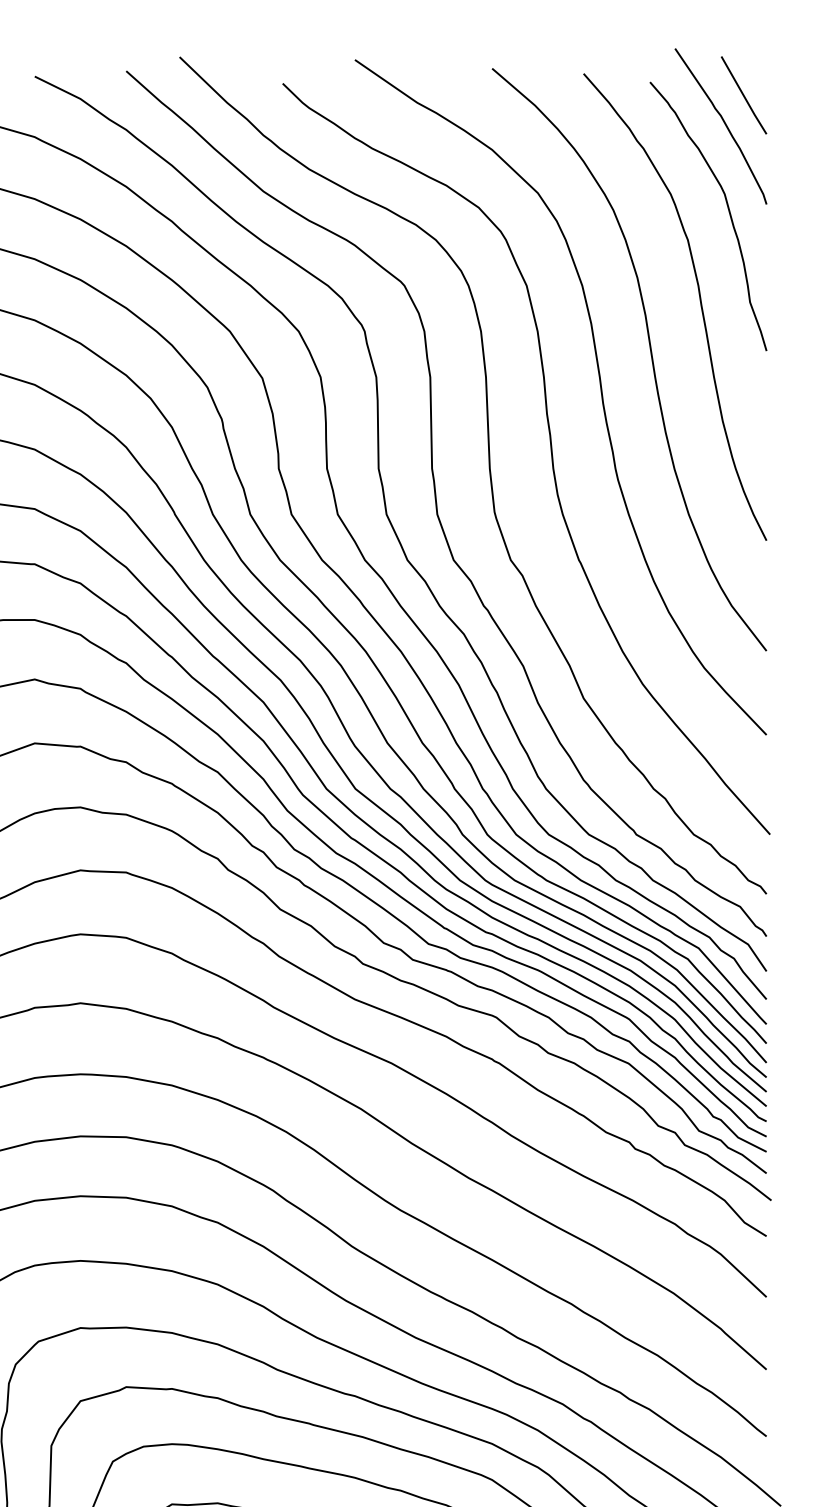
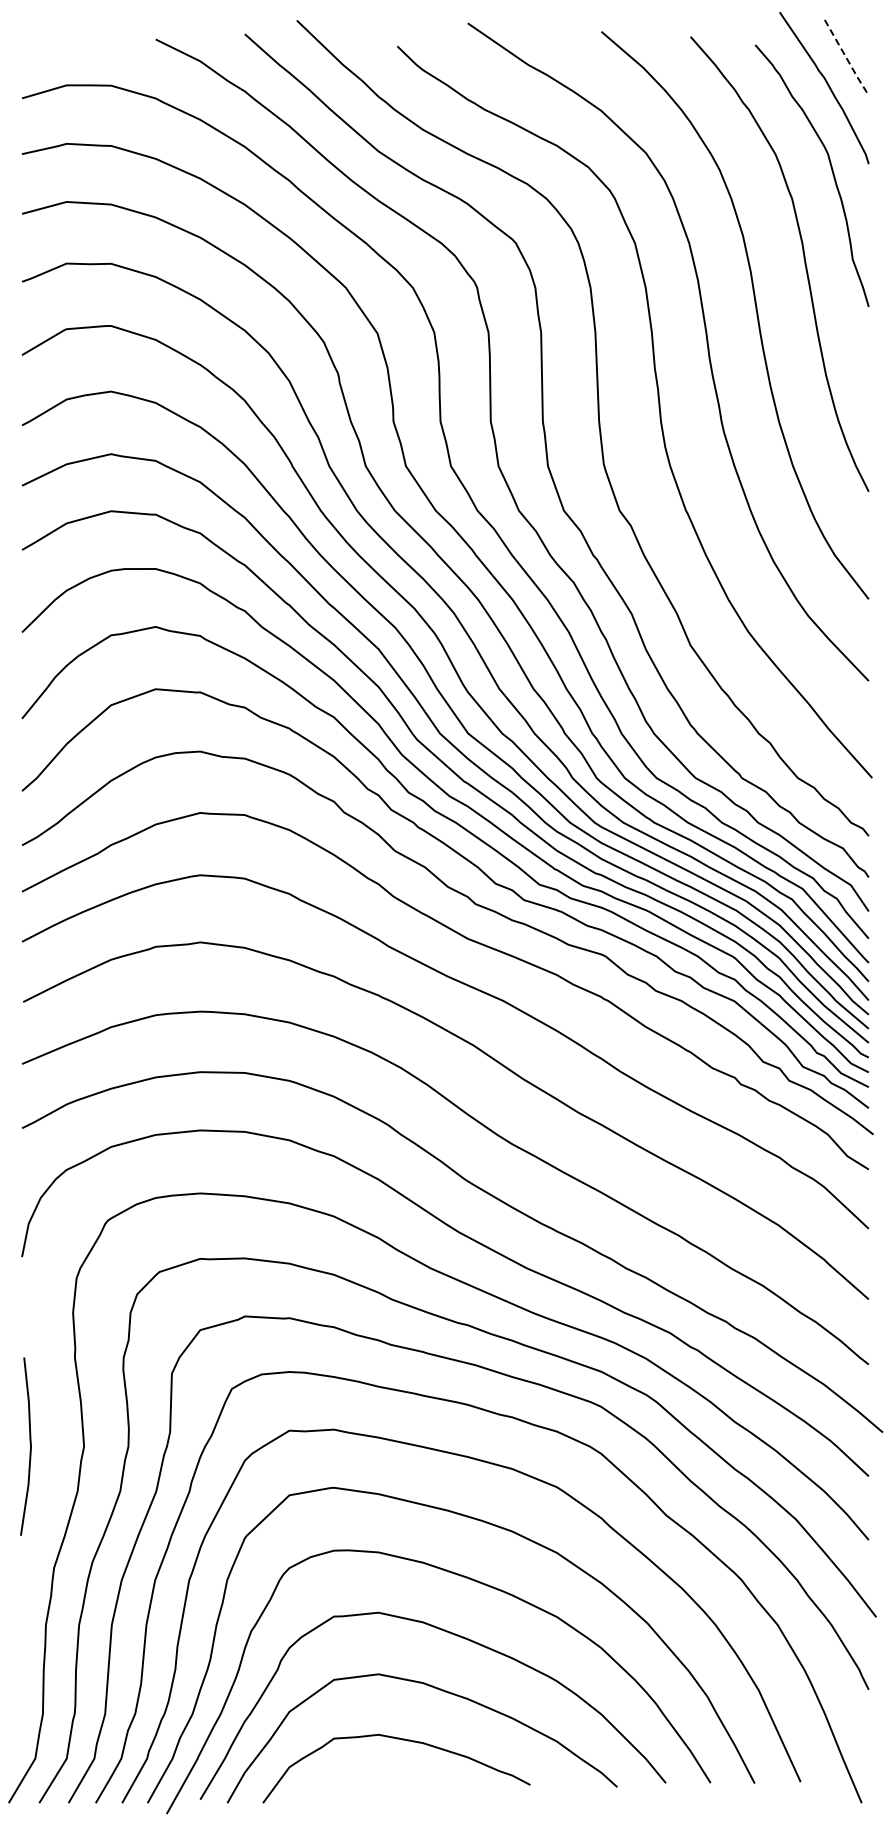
line: (743, 96) -> (846, 58), solid -> dashed

